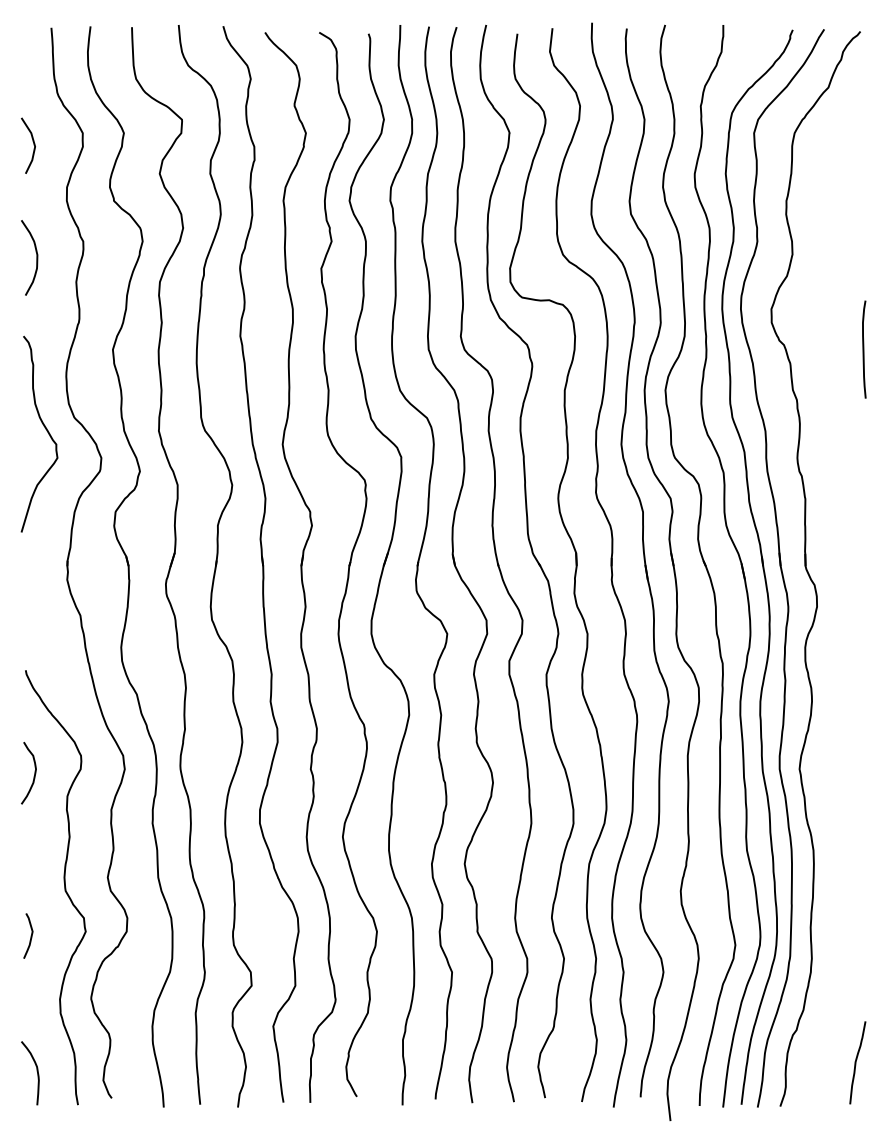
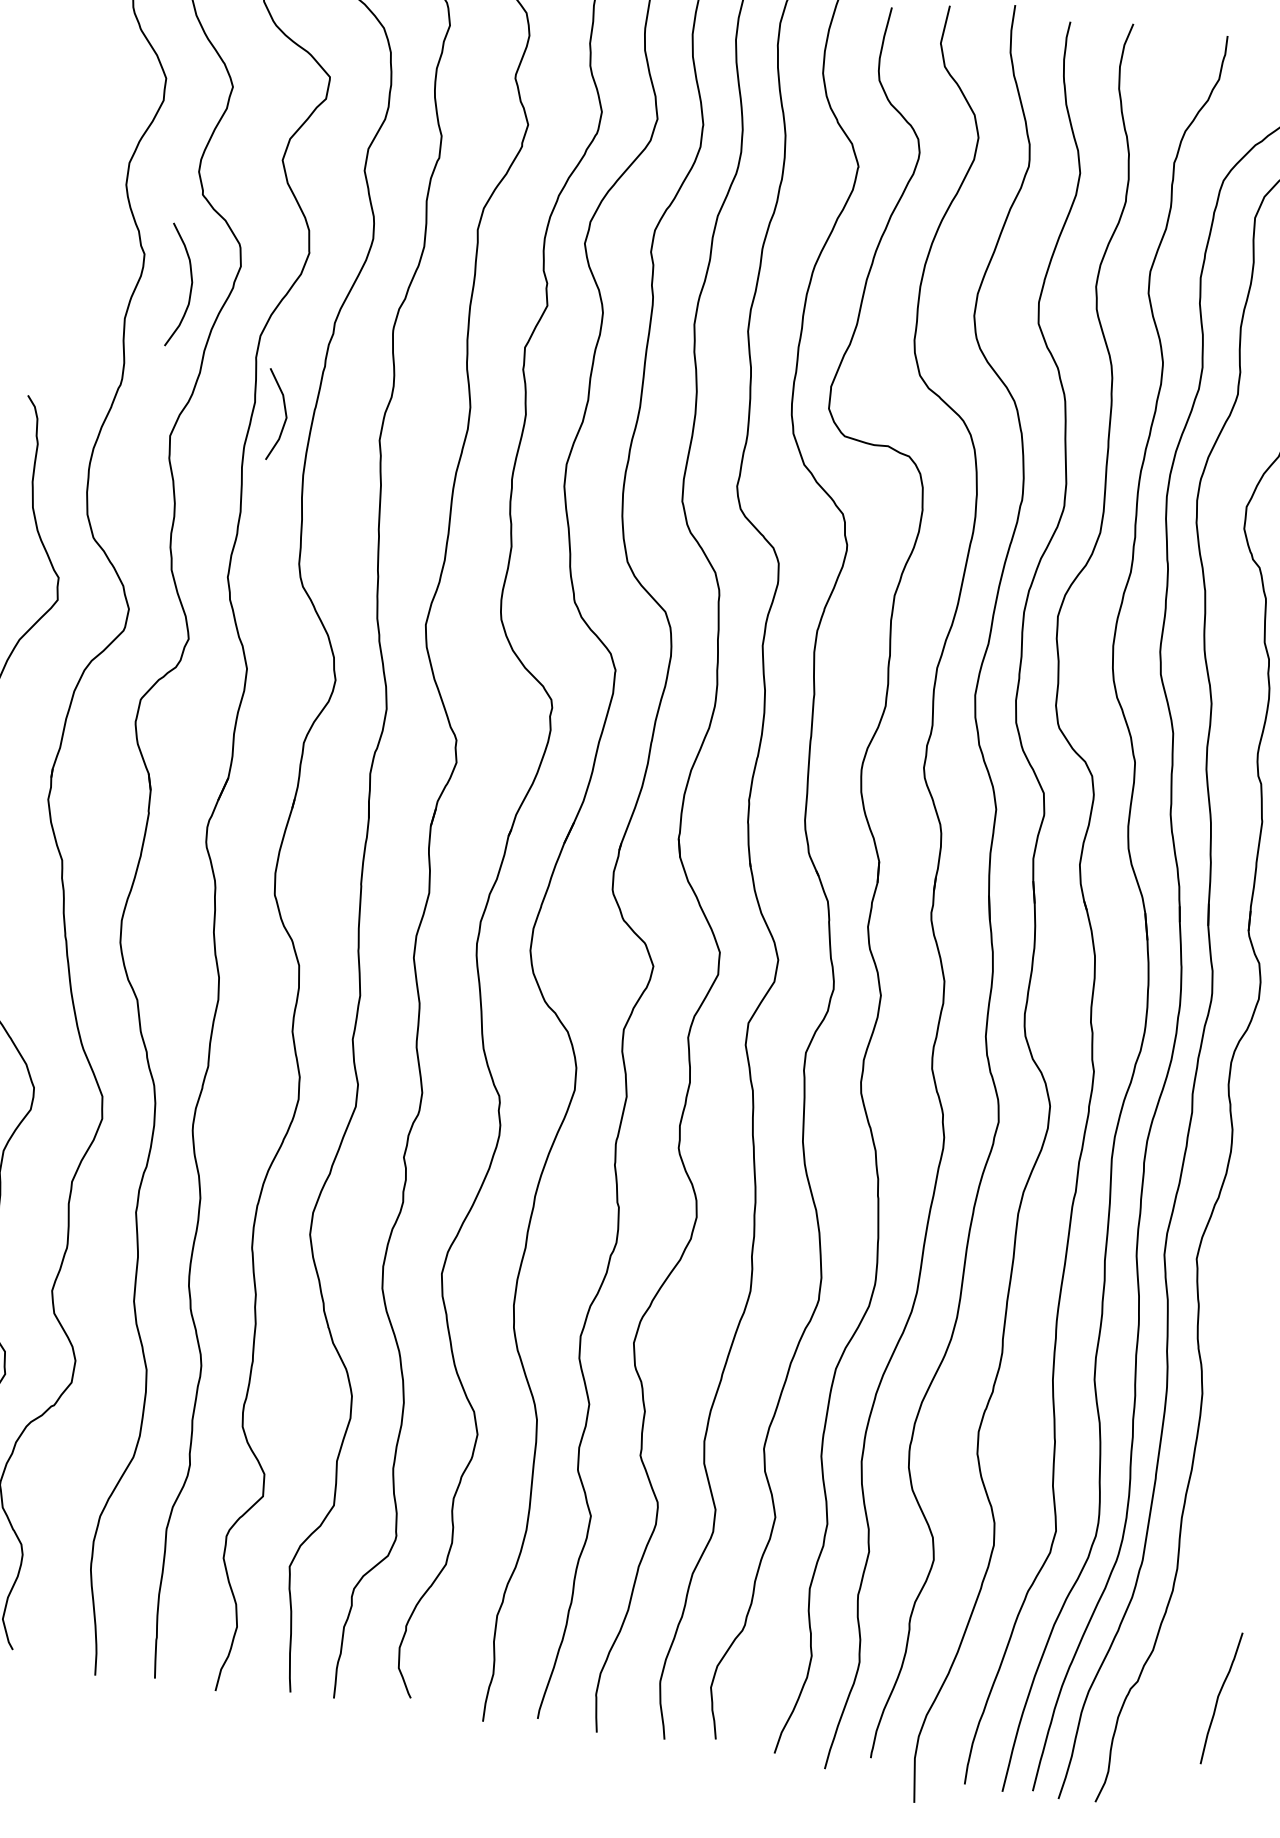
line: (33, 145) -> (284, 415), moved
curve: (36, 257) -> (190, 286), moved
curve: (856, 1062) -> (1219, 1697), moved

